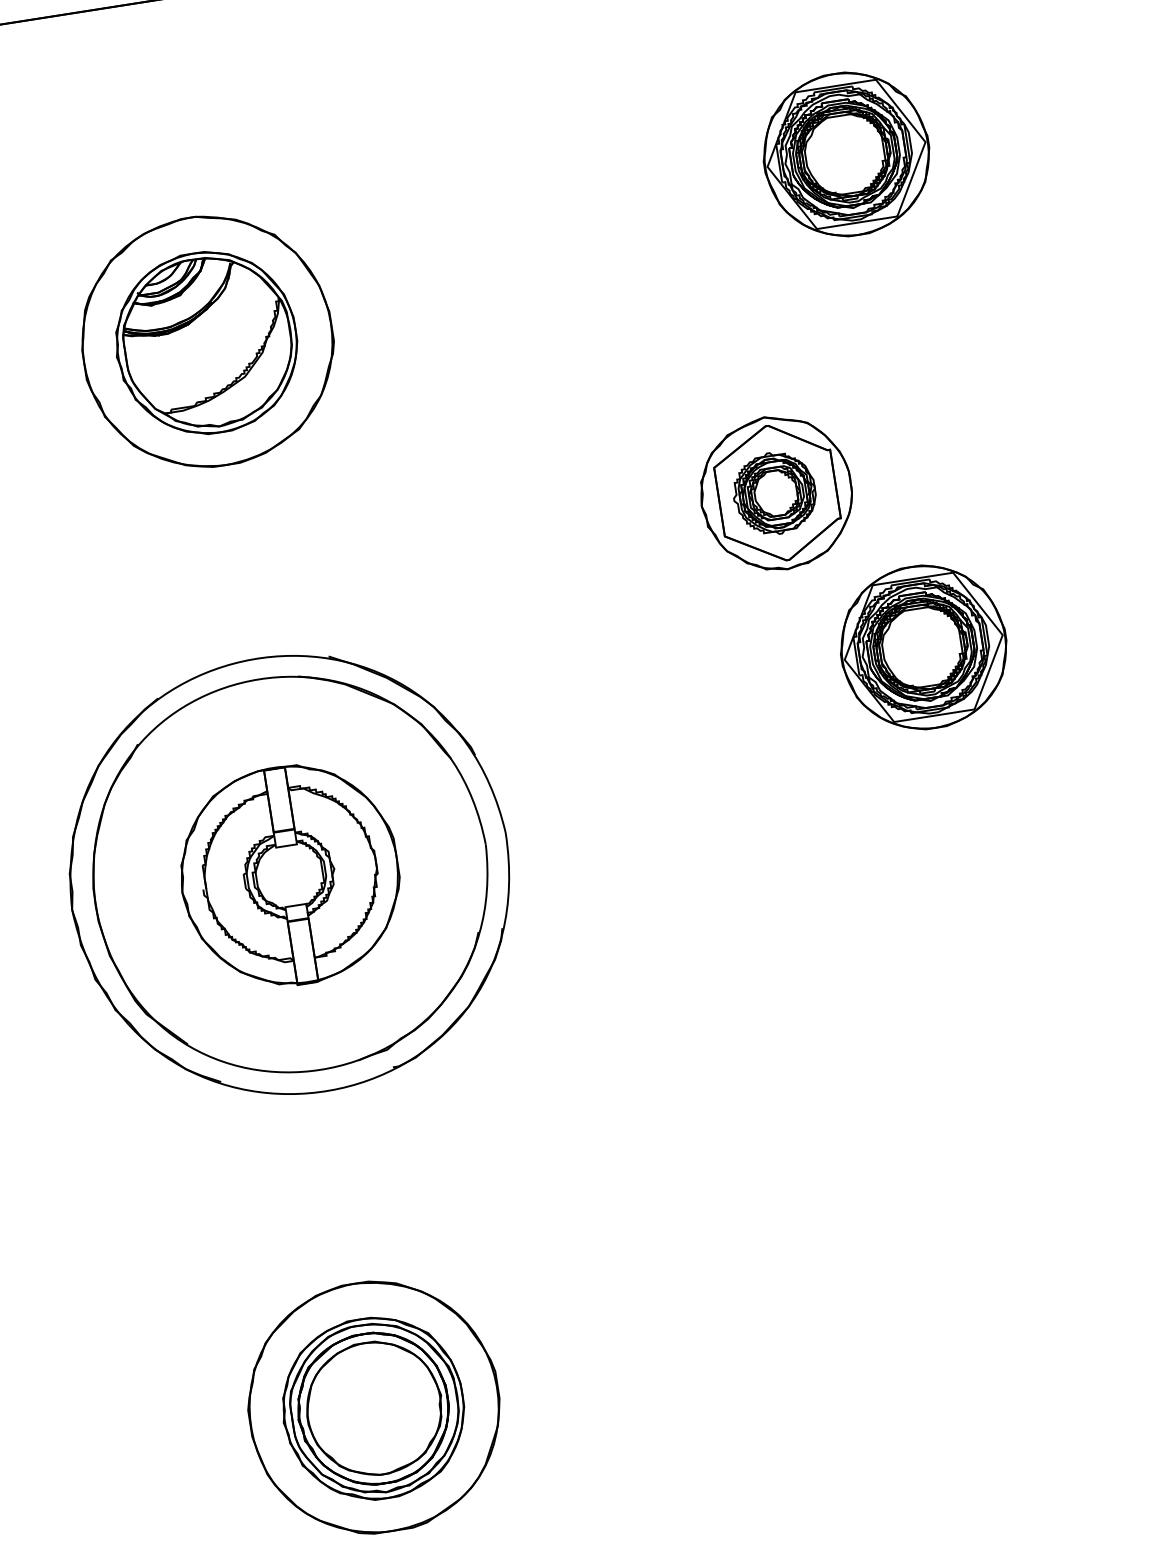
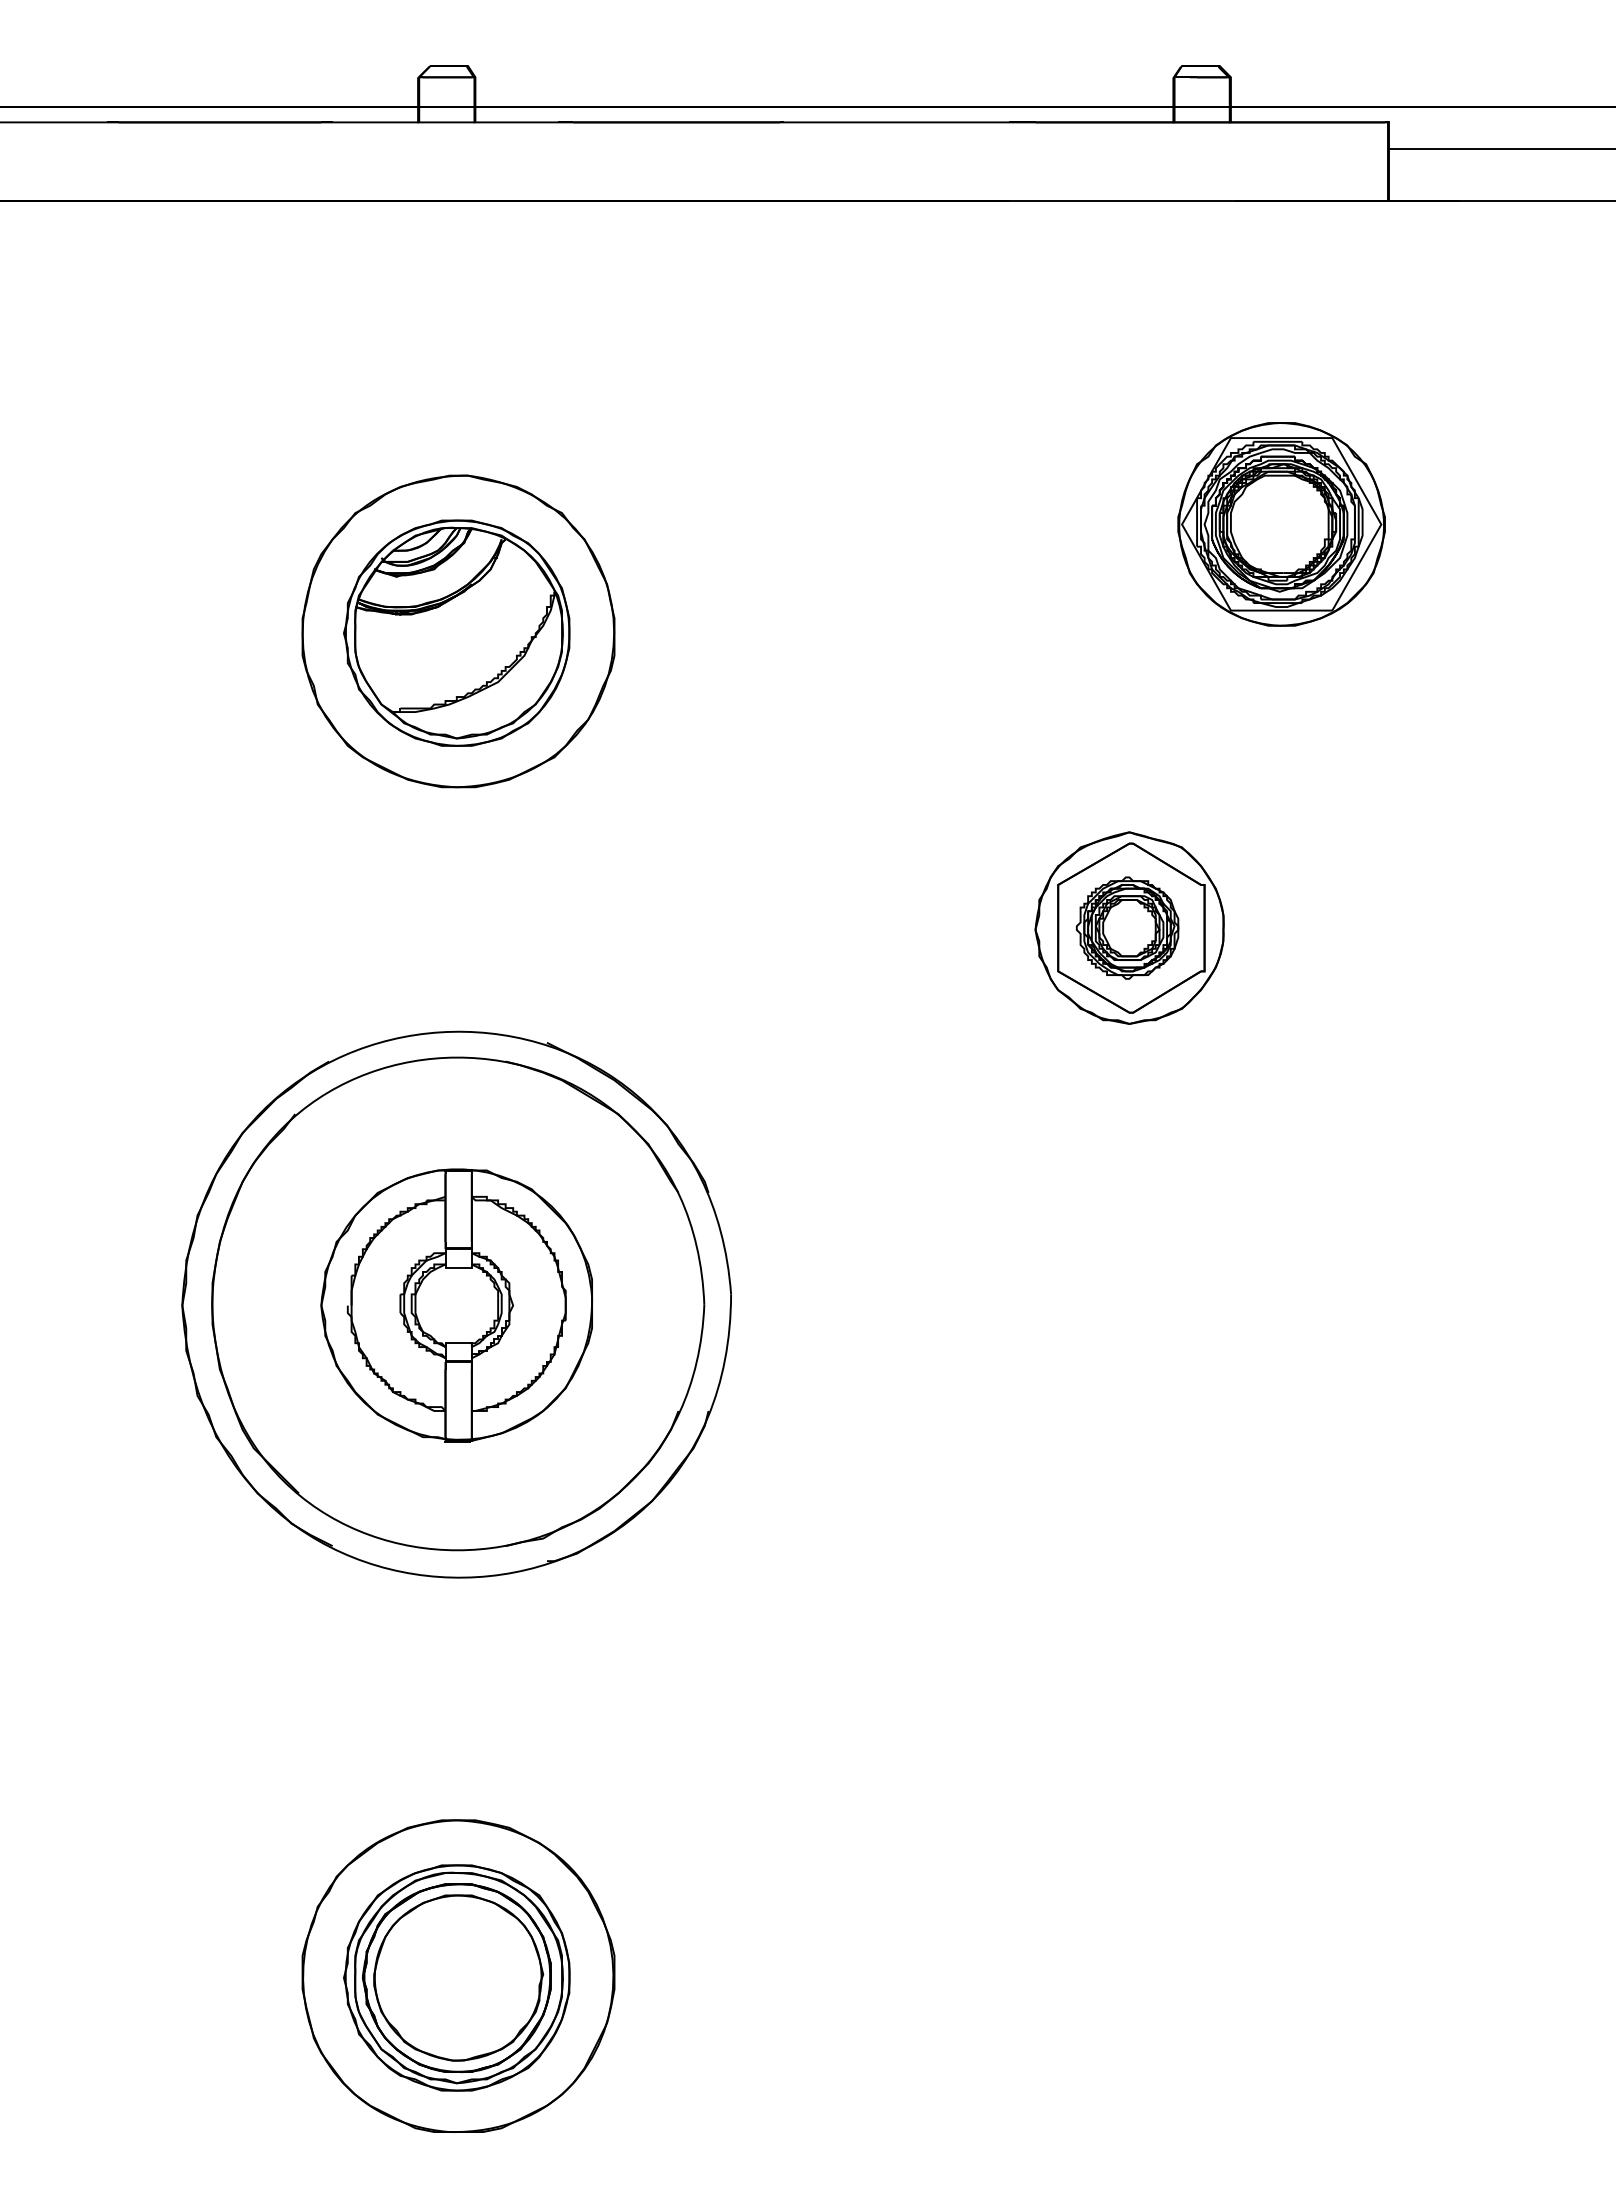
part: (923, 647) -> (1281, 1146), removed

